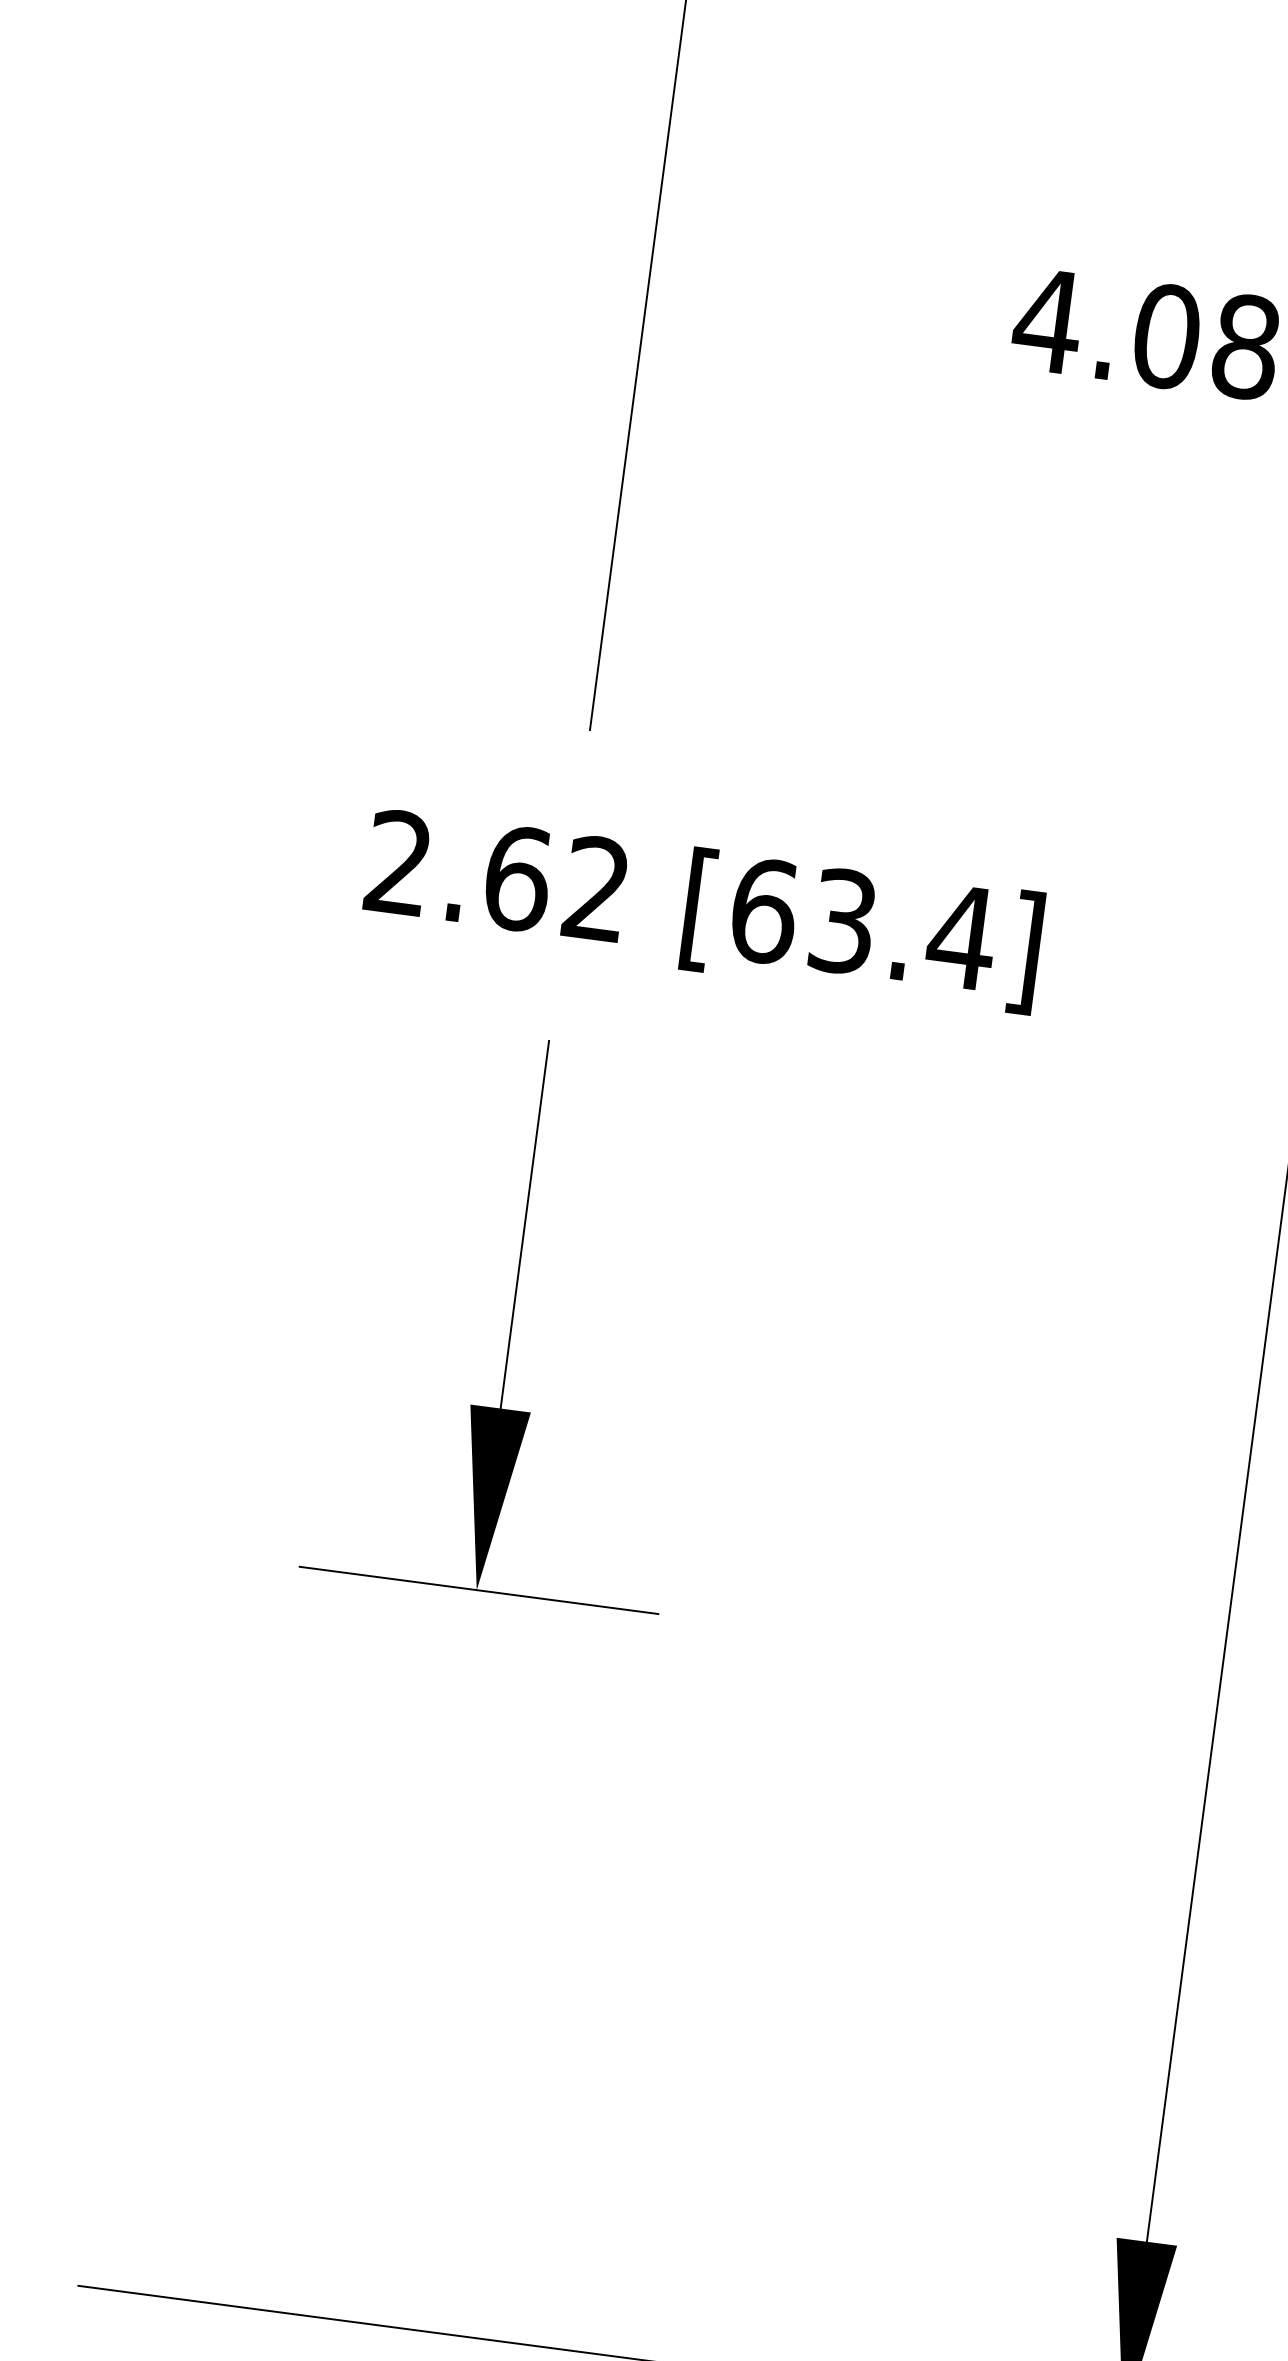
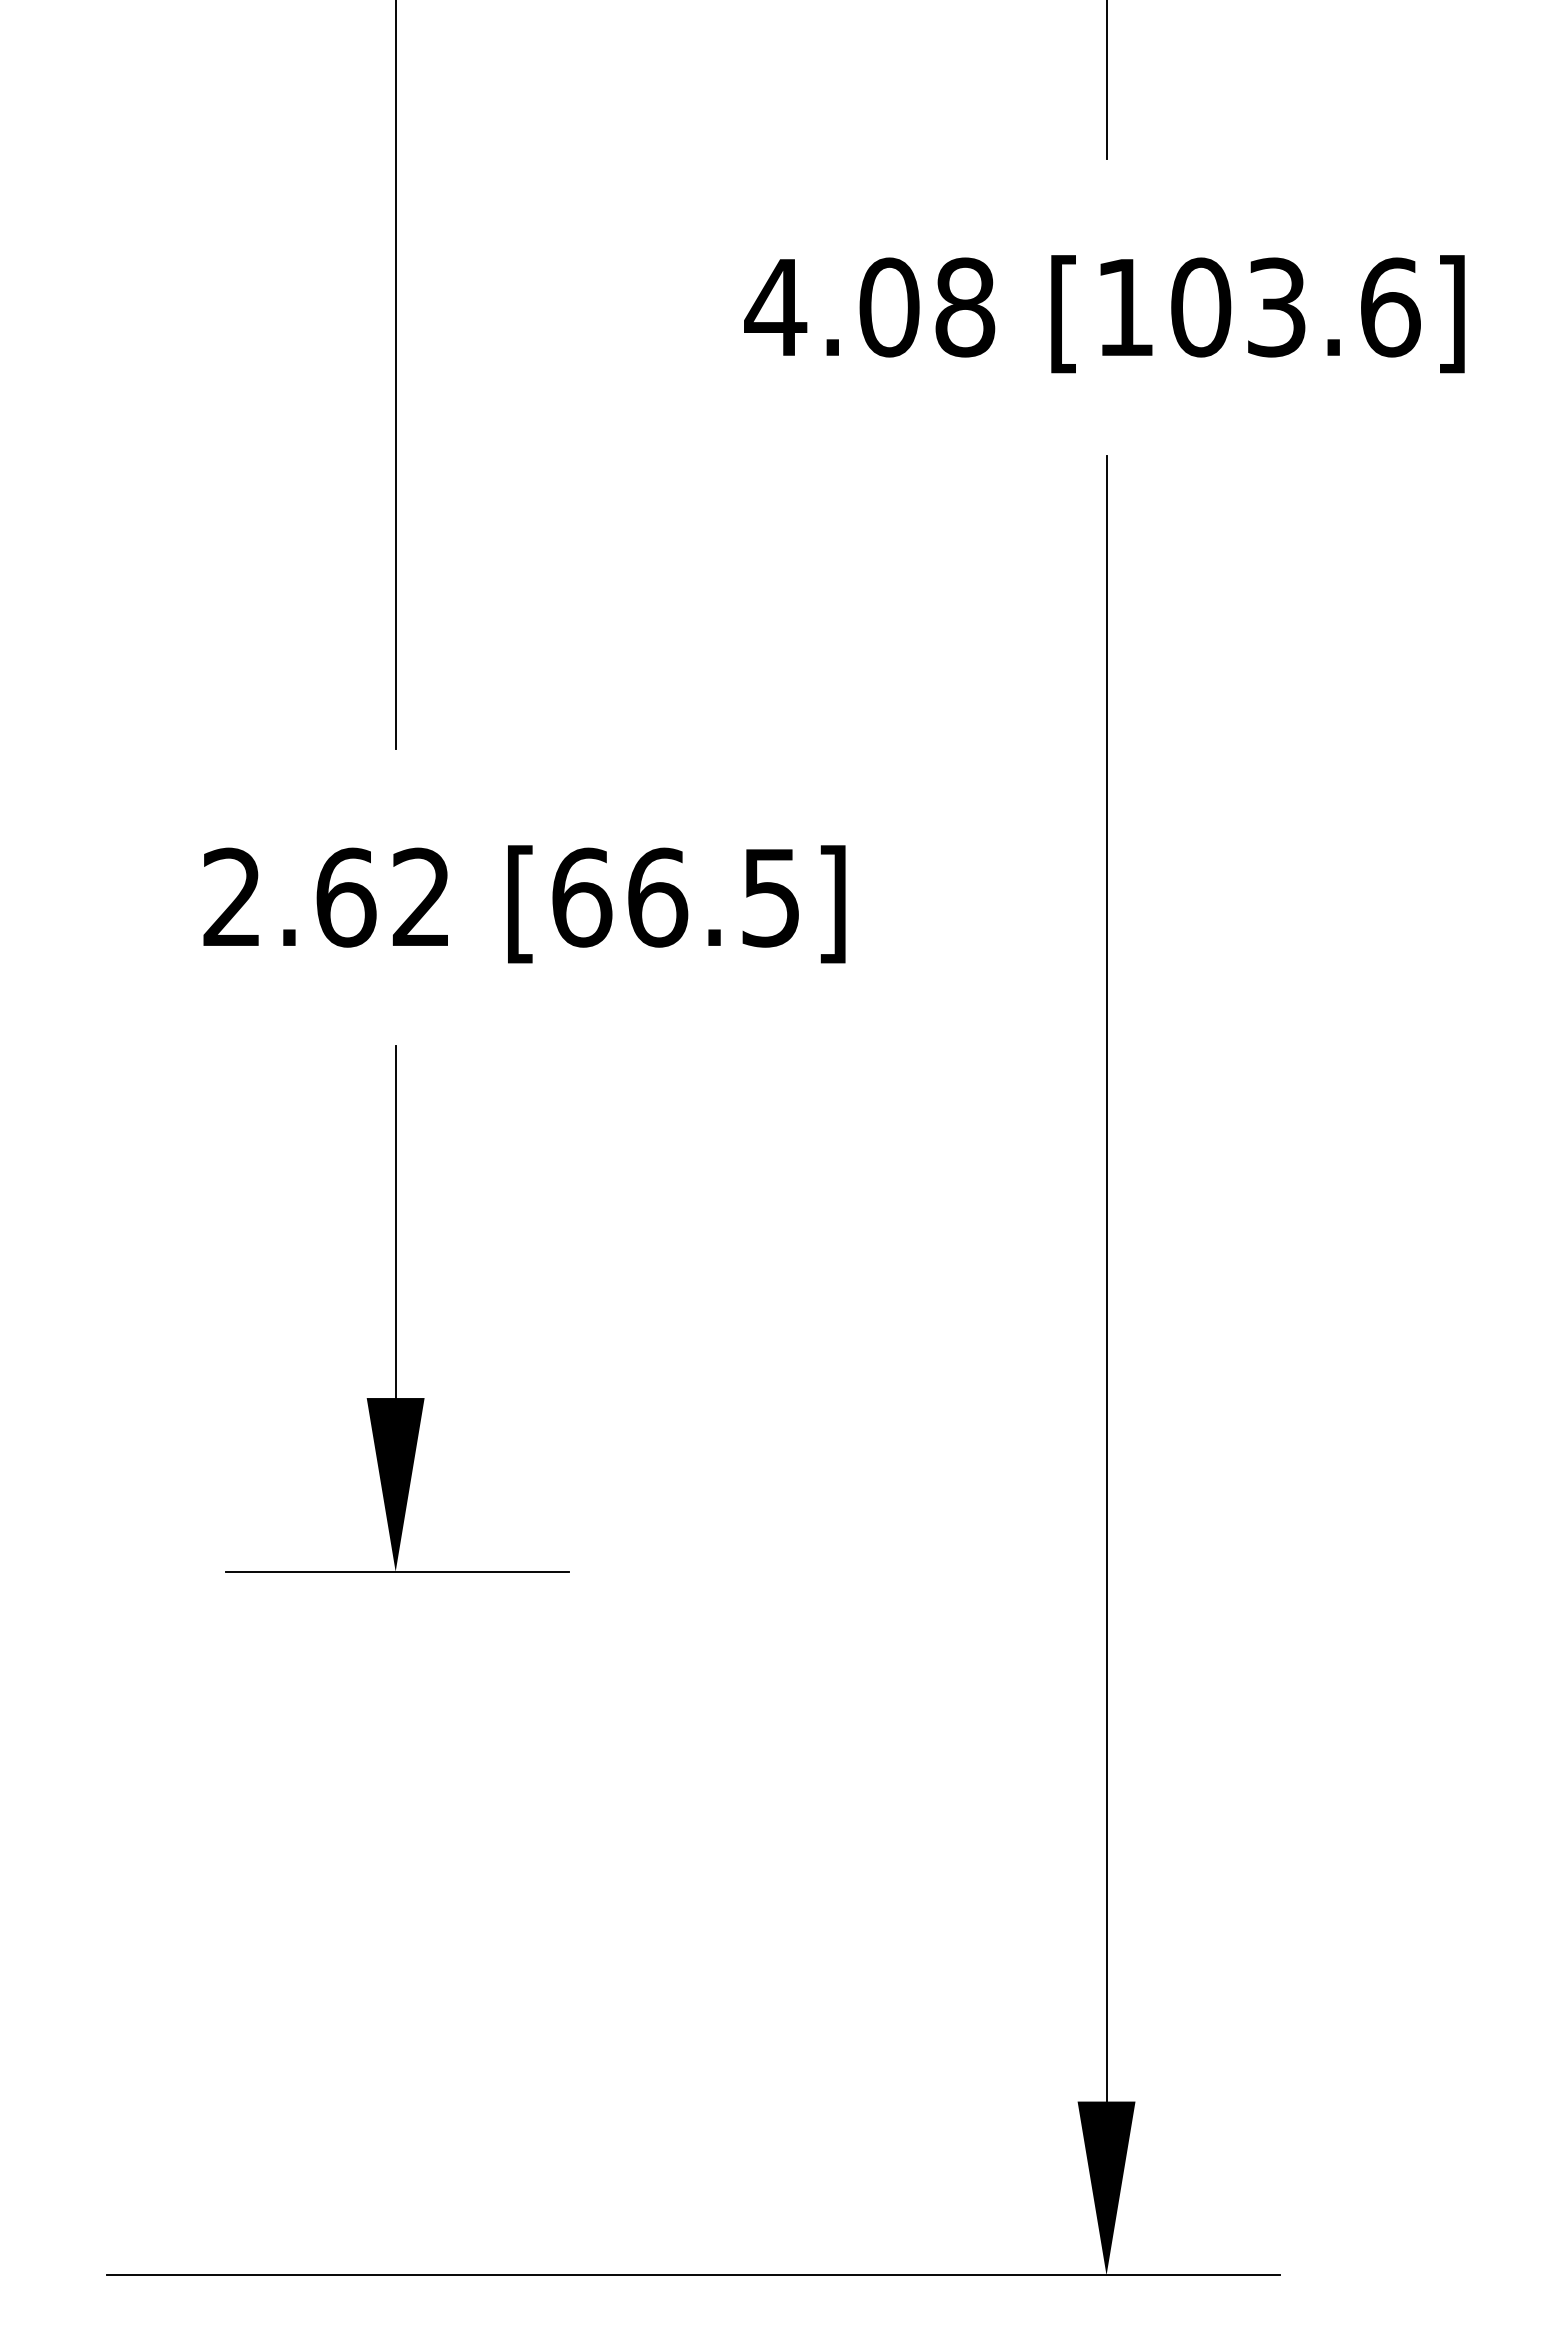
text: (903, 929) -> (715, 897), [63.4] -> [66.5]

